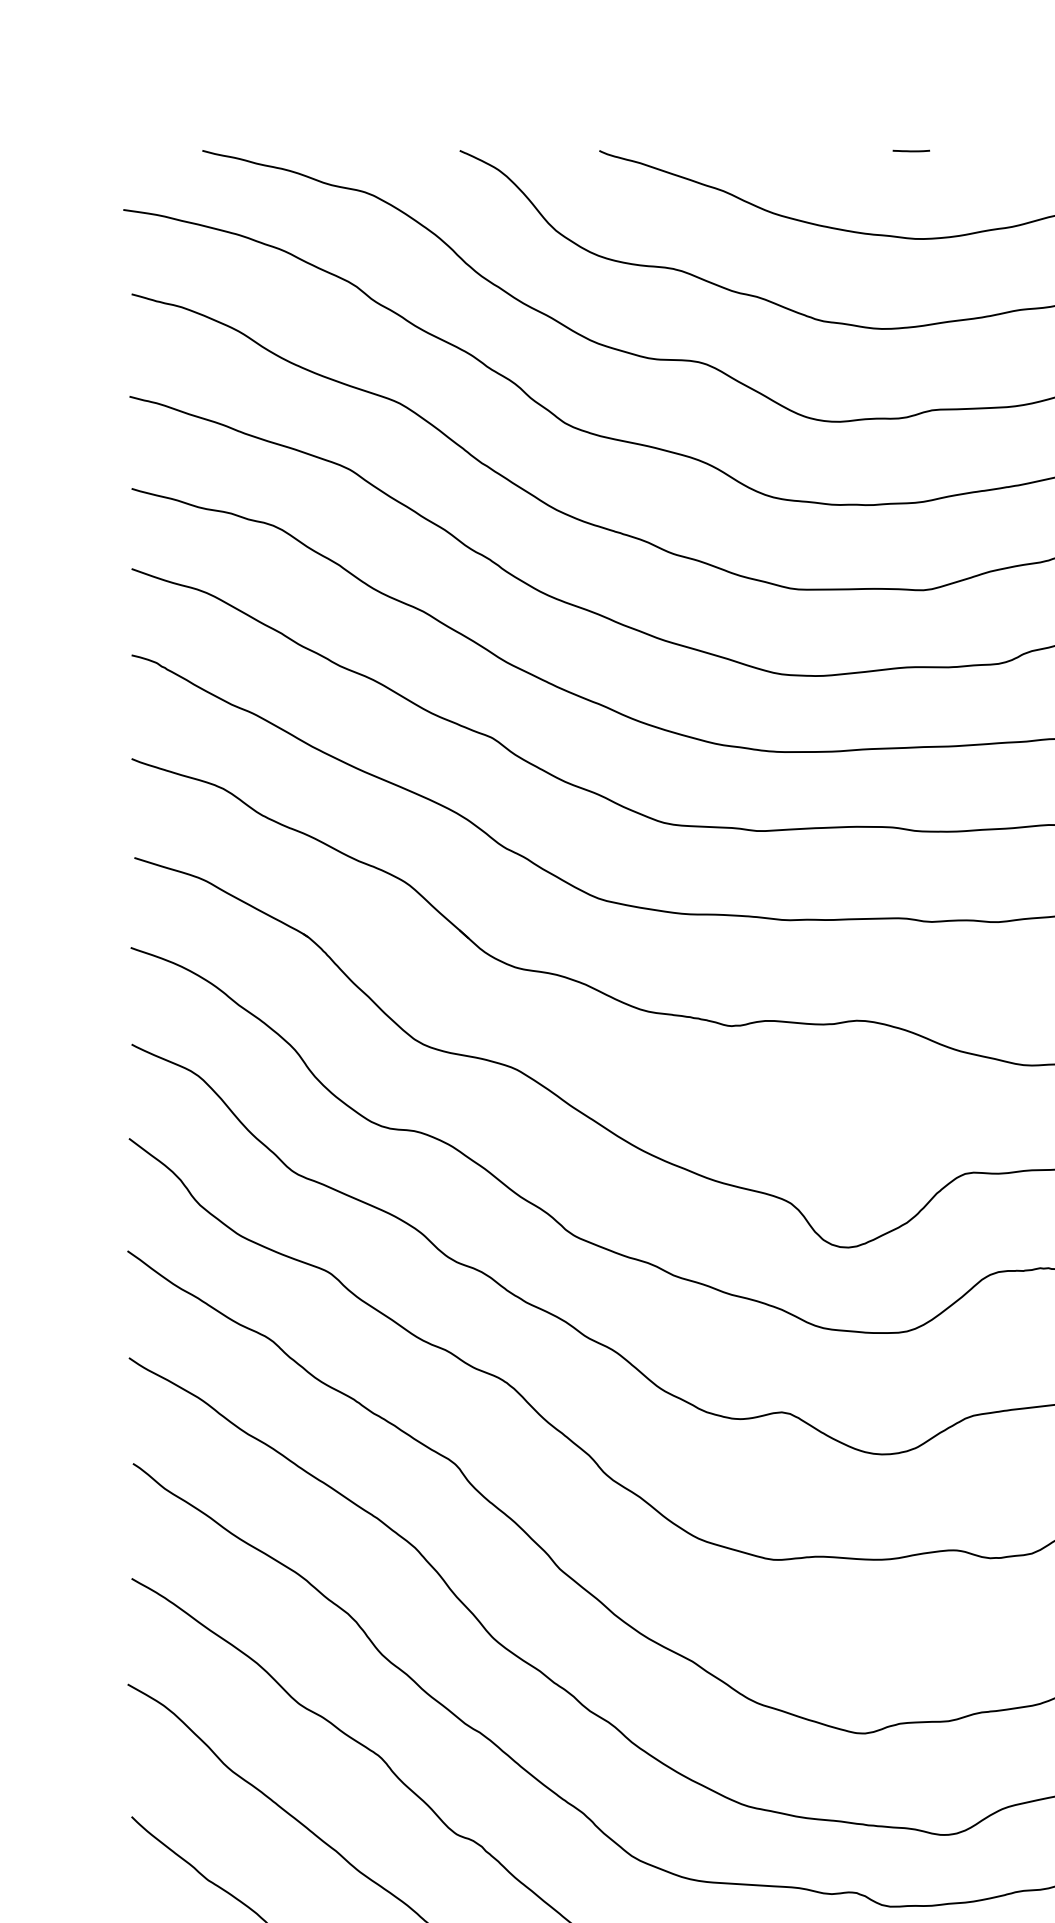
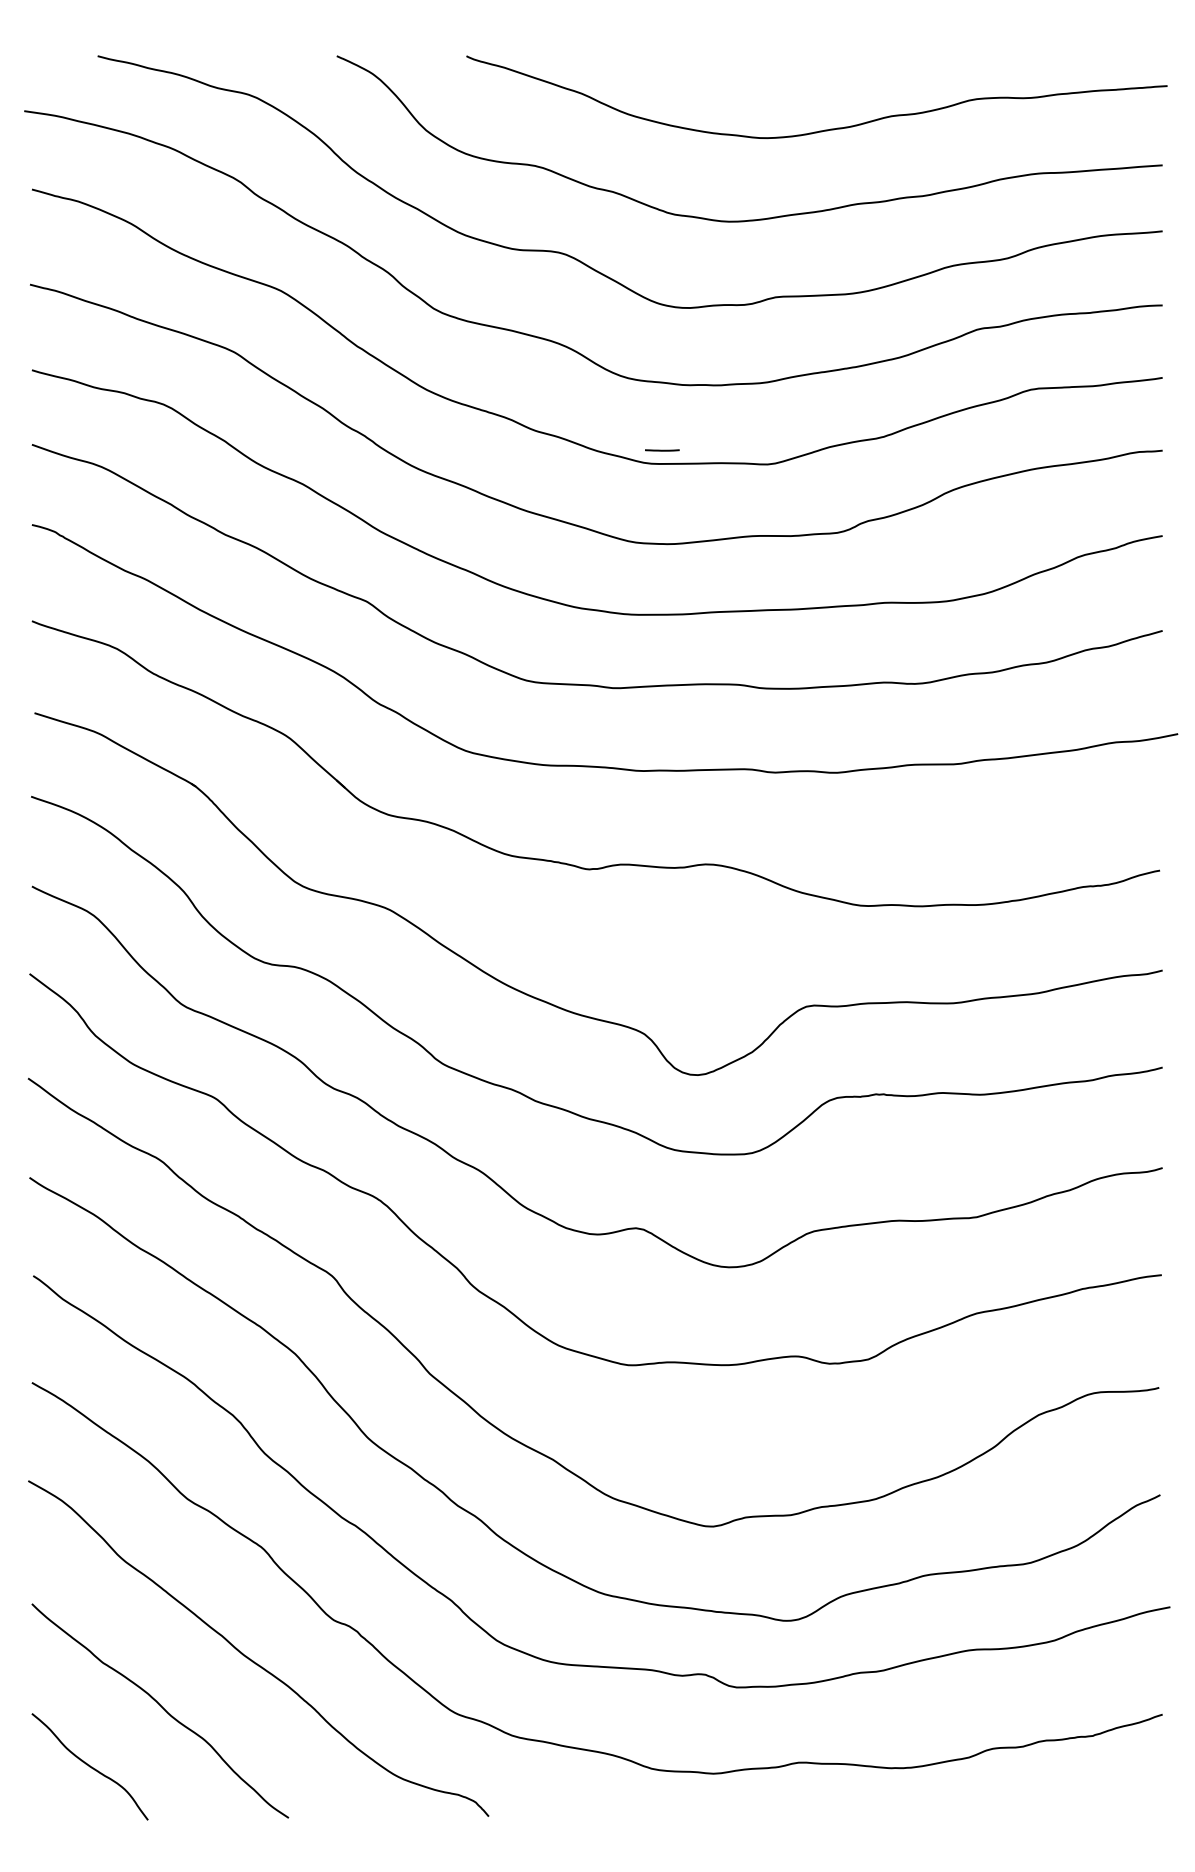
line: (911, 151) -> (662, 450), moved

